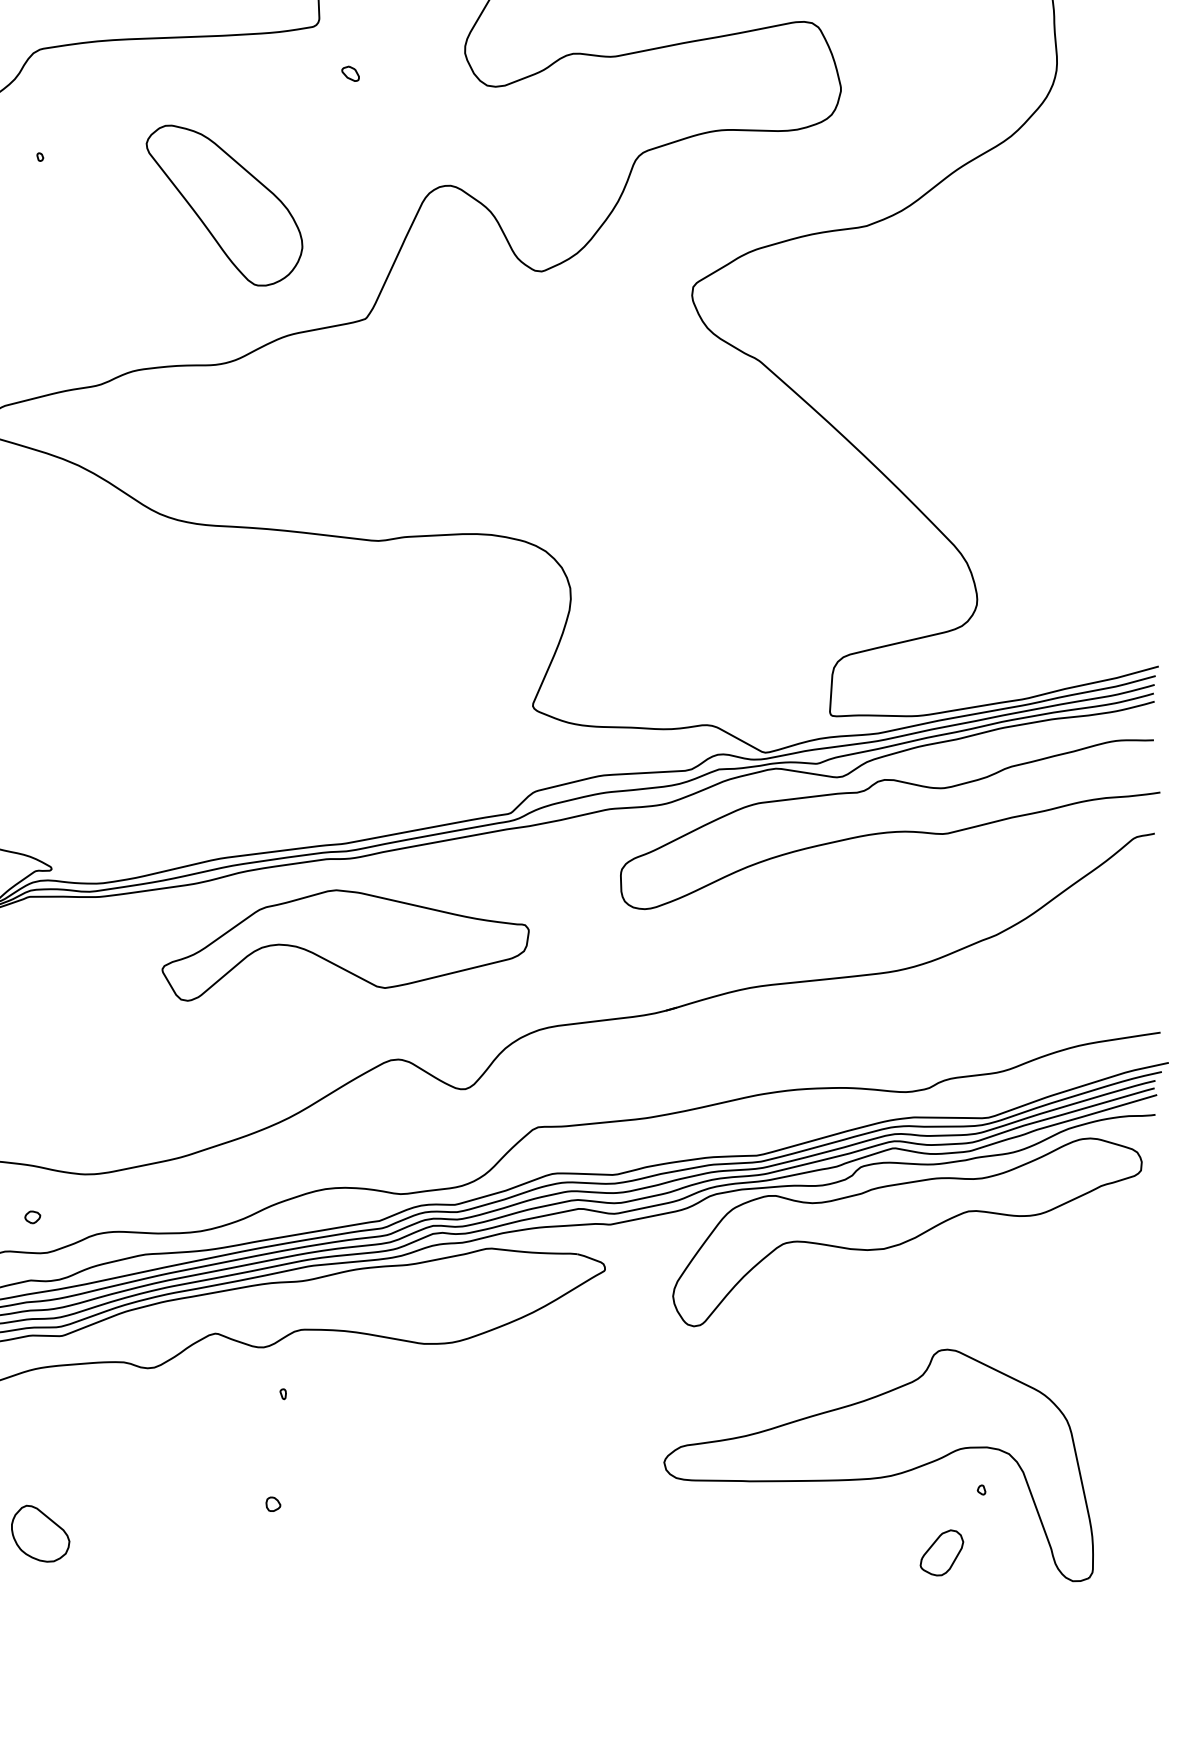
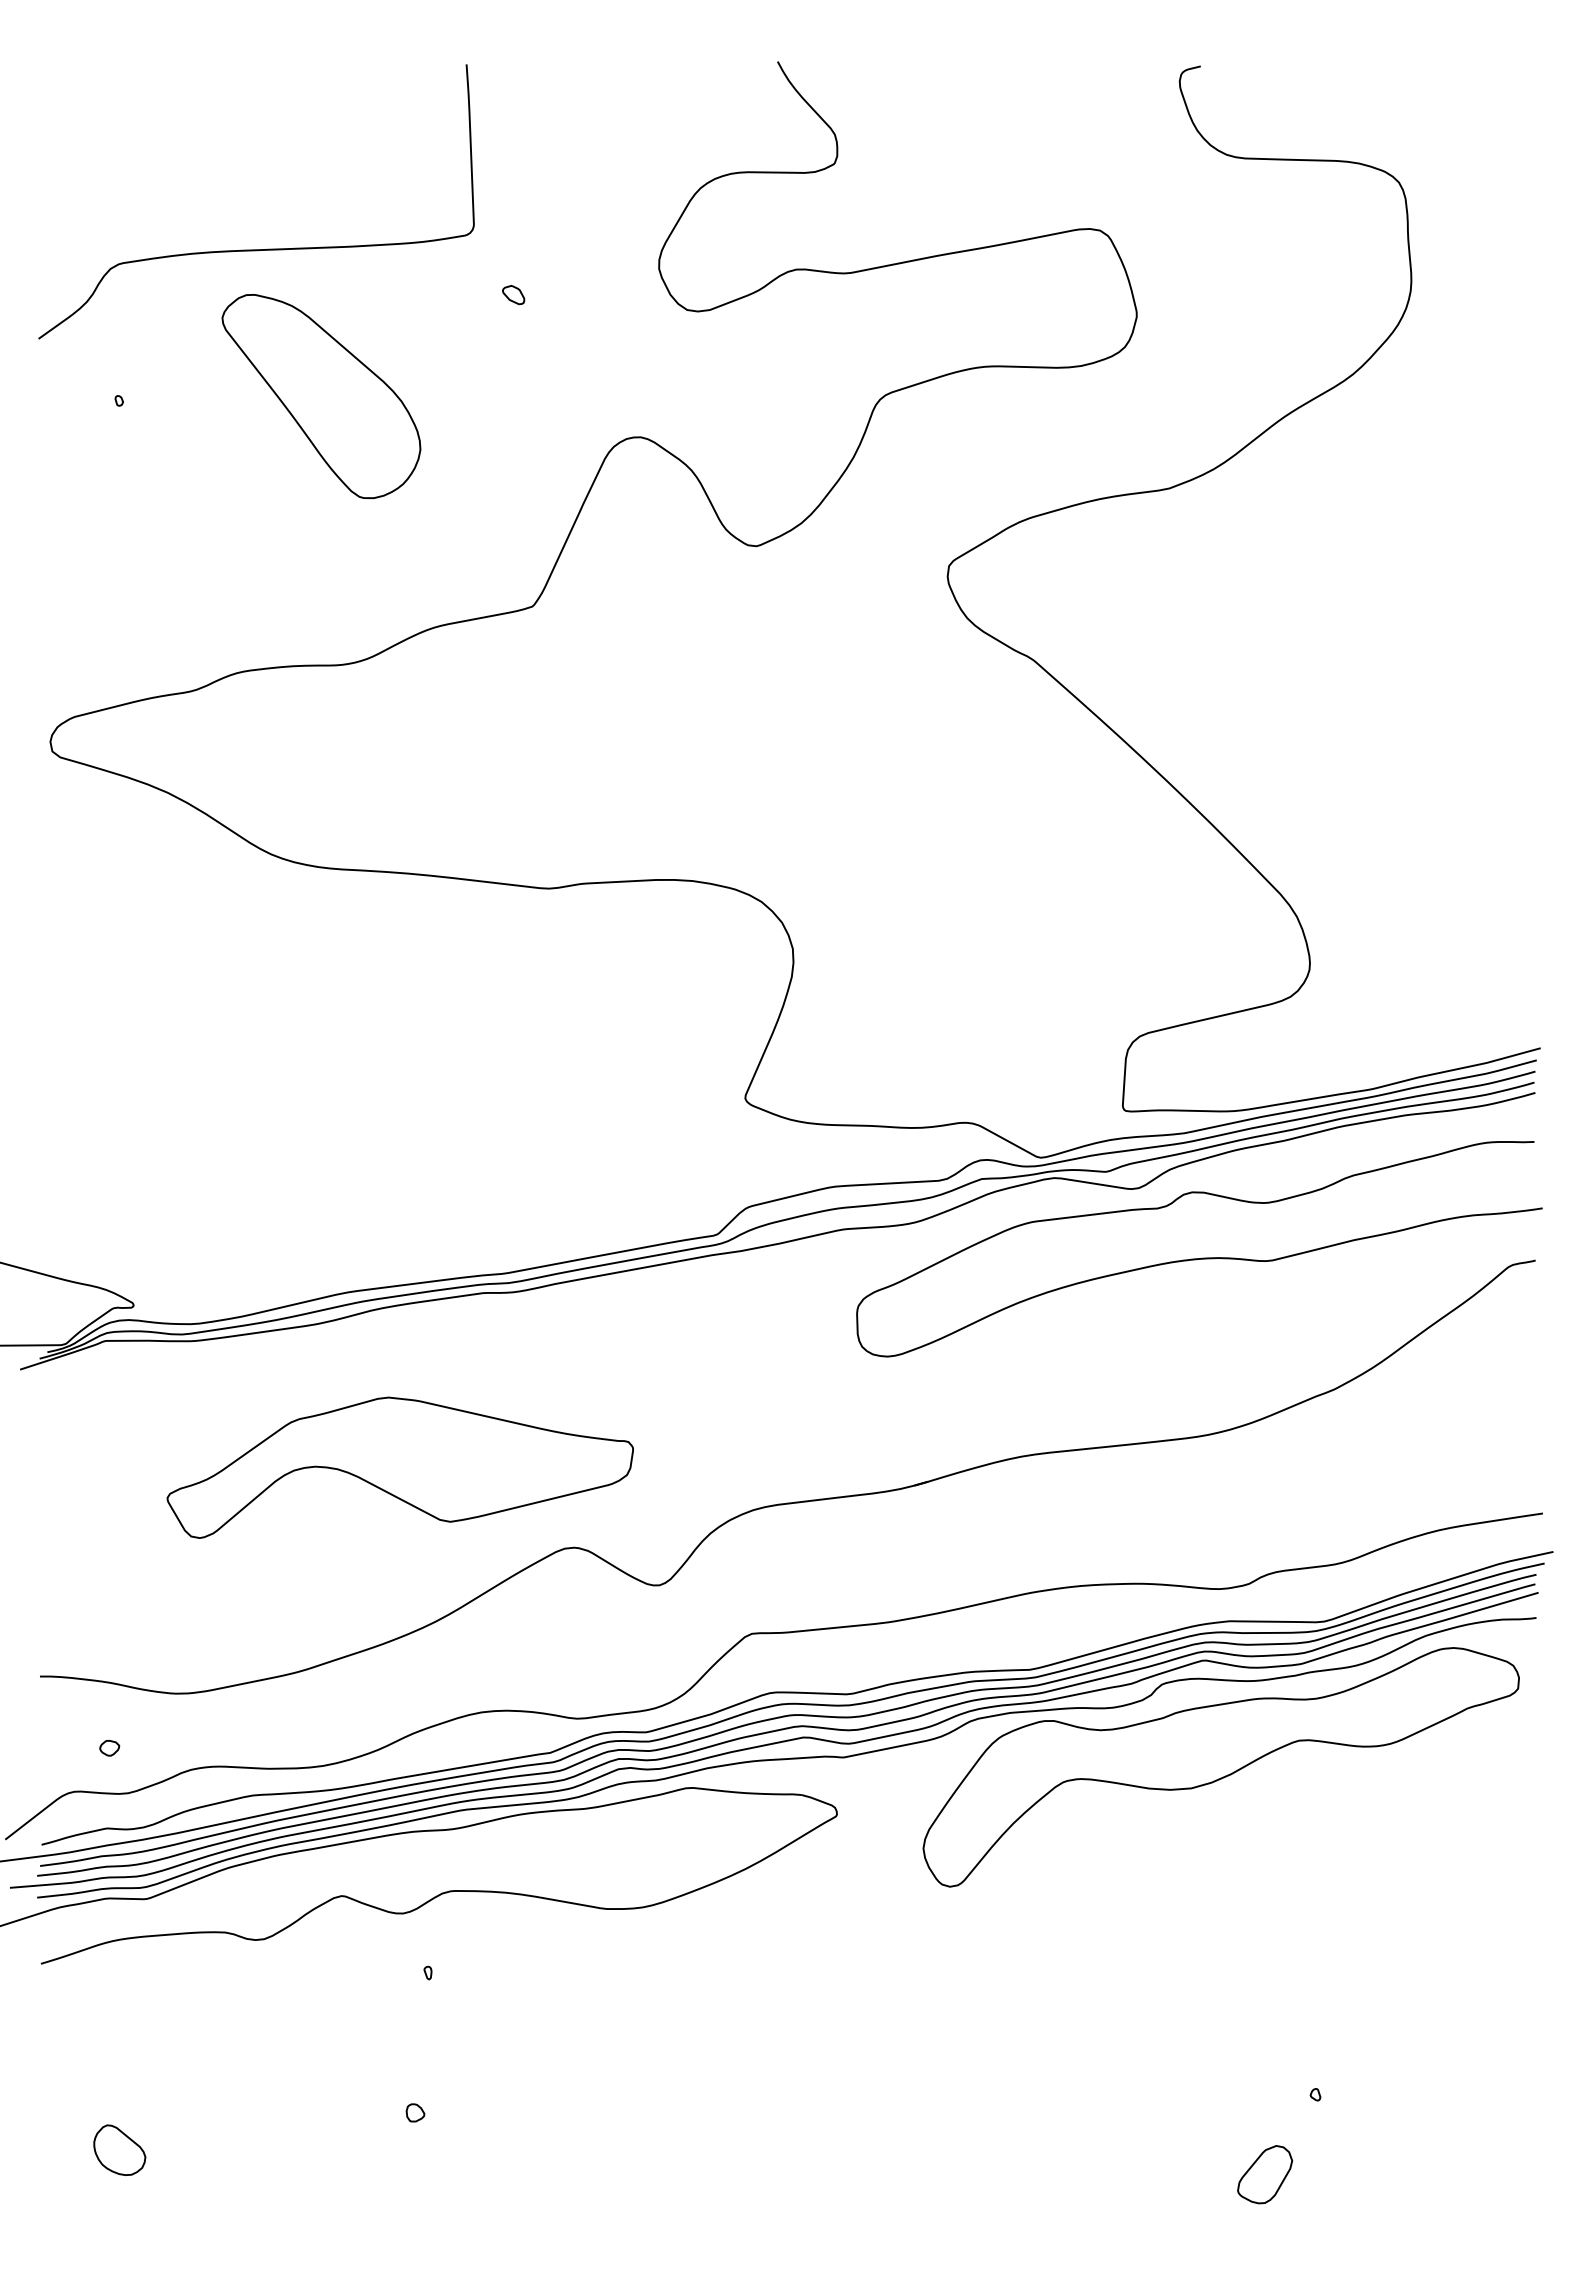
part: (224, 205) -> (321, 396), moved
part: (345, 945) -> (399, 1467), moved
part: (878, 1465) -> (1184, 2063), removed
part: (40, 1533) -> (119, 2149), size x0.7

